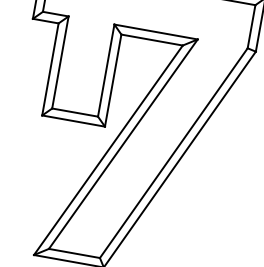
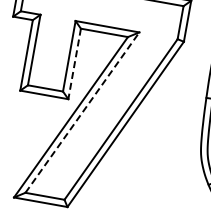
line: (112, 80) -> (74, 63), solid -> dashed
line: (123, 144) -> (82, 112), solid -> dashed

